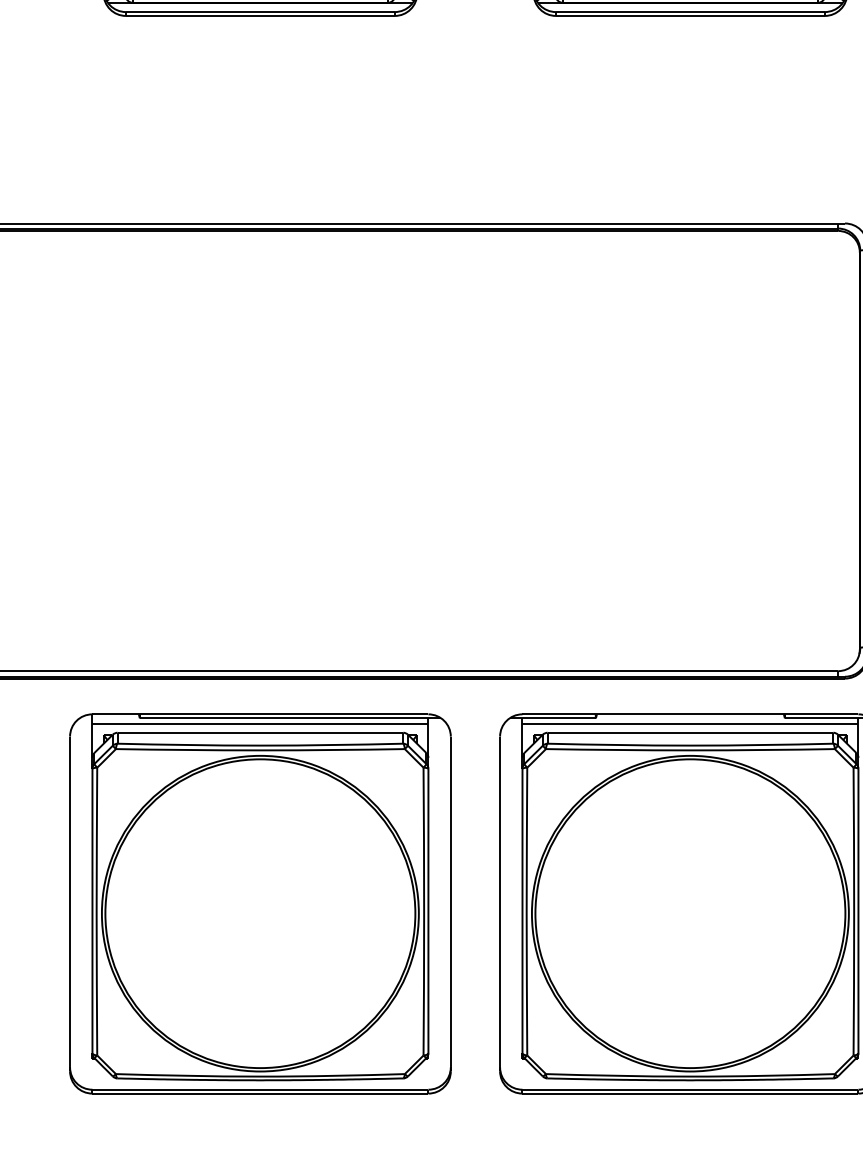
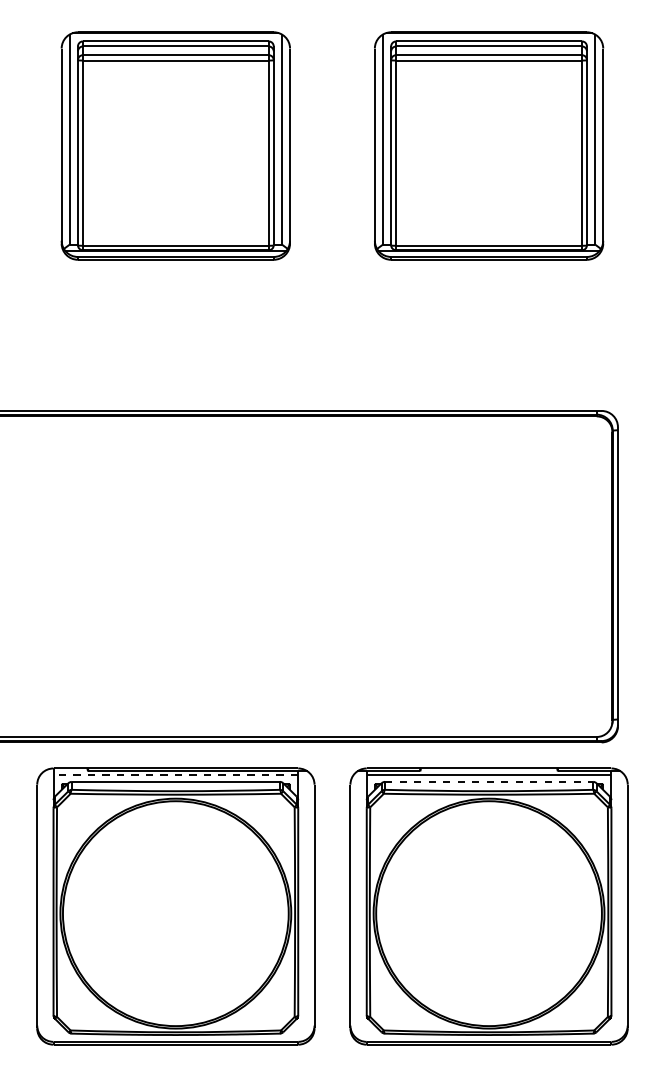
line: (259, 724) -> (175, 775), solid -> dashed
line: (691, 732) -> (489, 781), solid -> dashed

